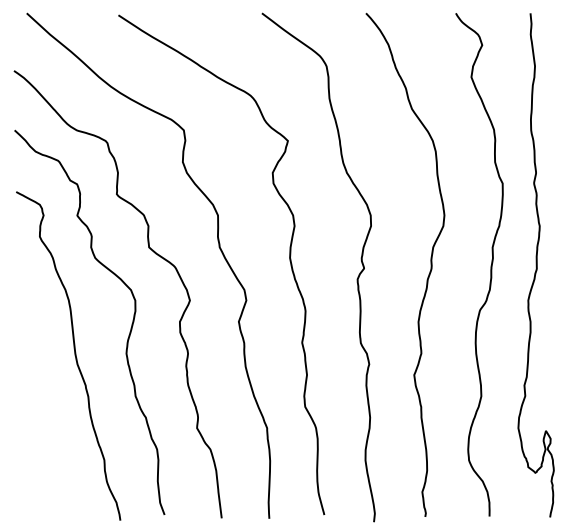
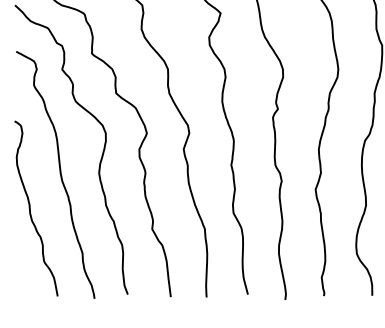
curve: (35, 400) -> (30, 208), added

